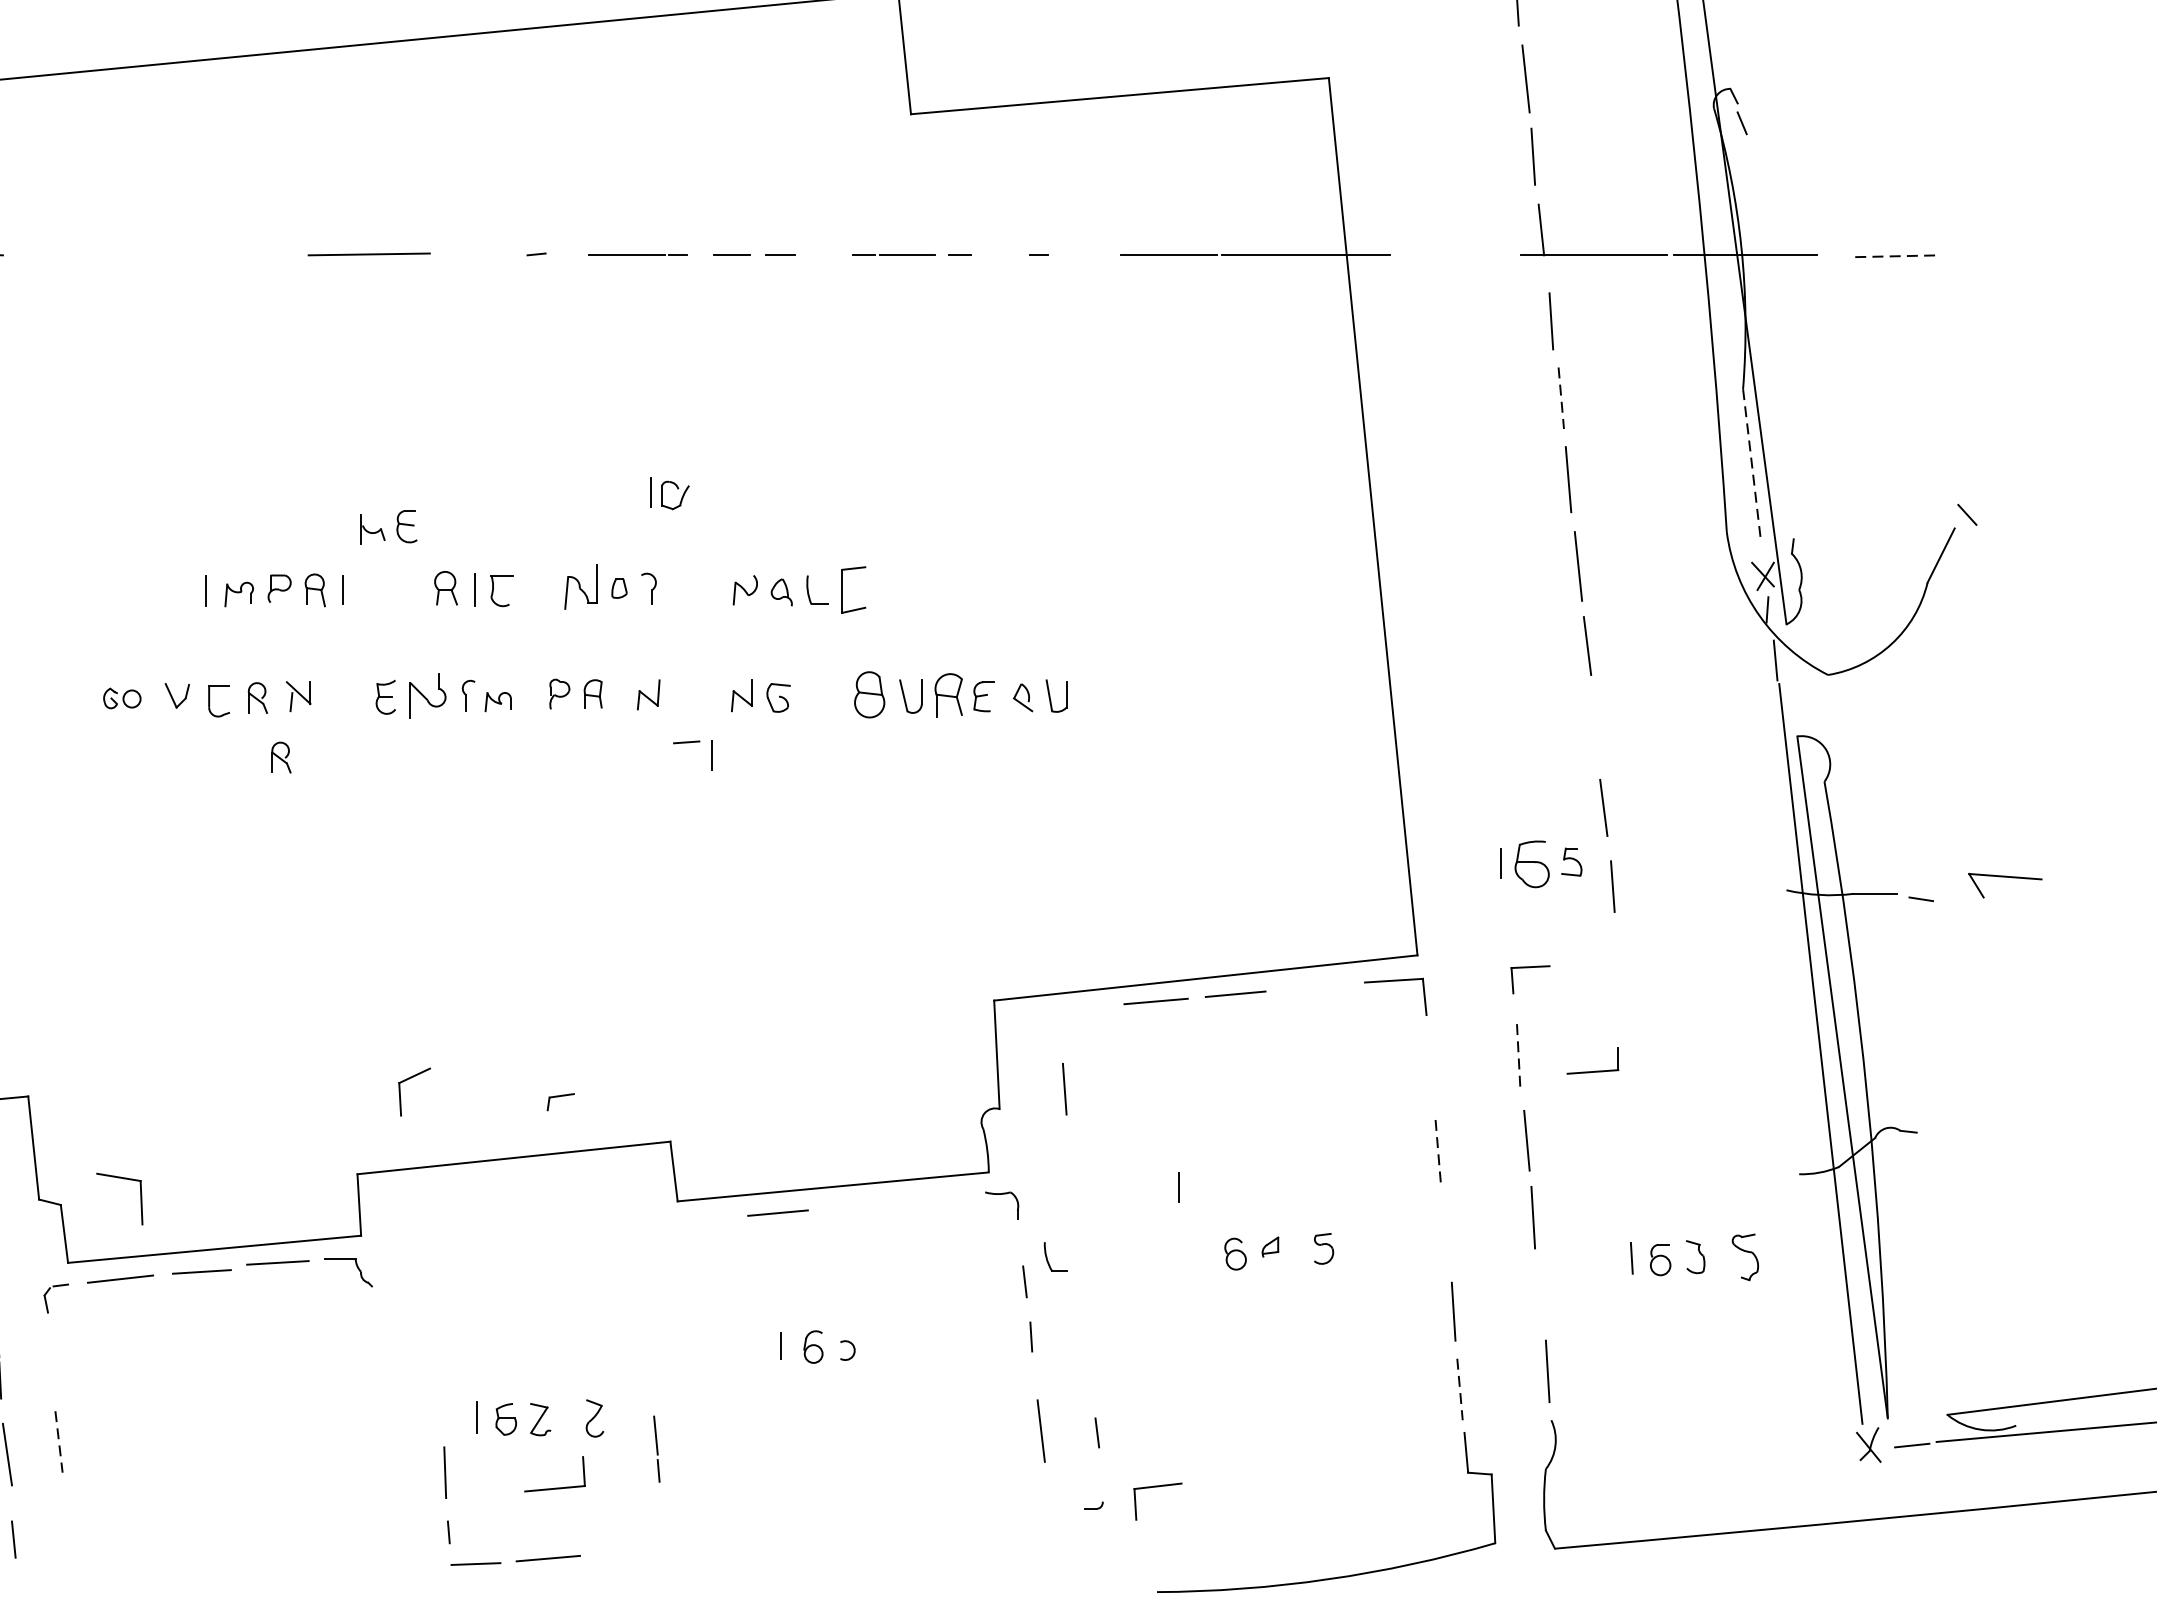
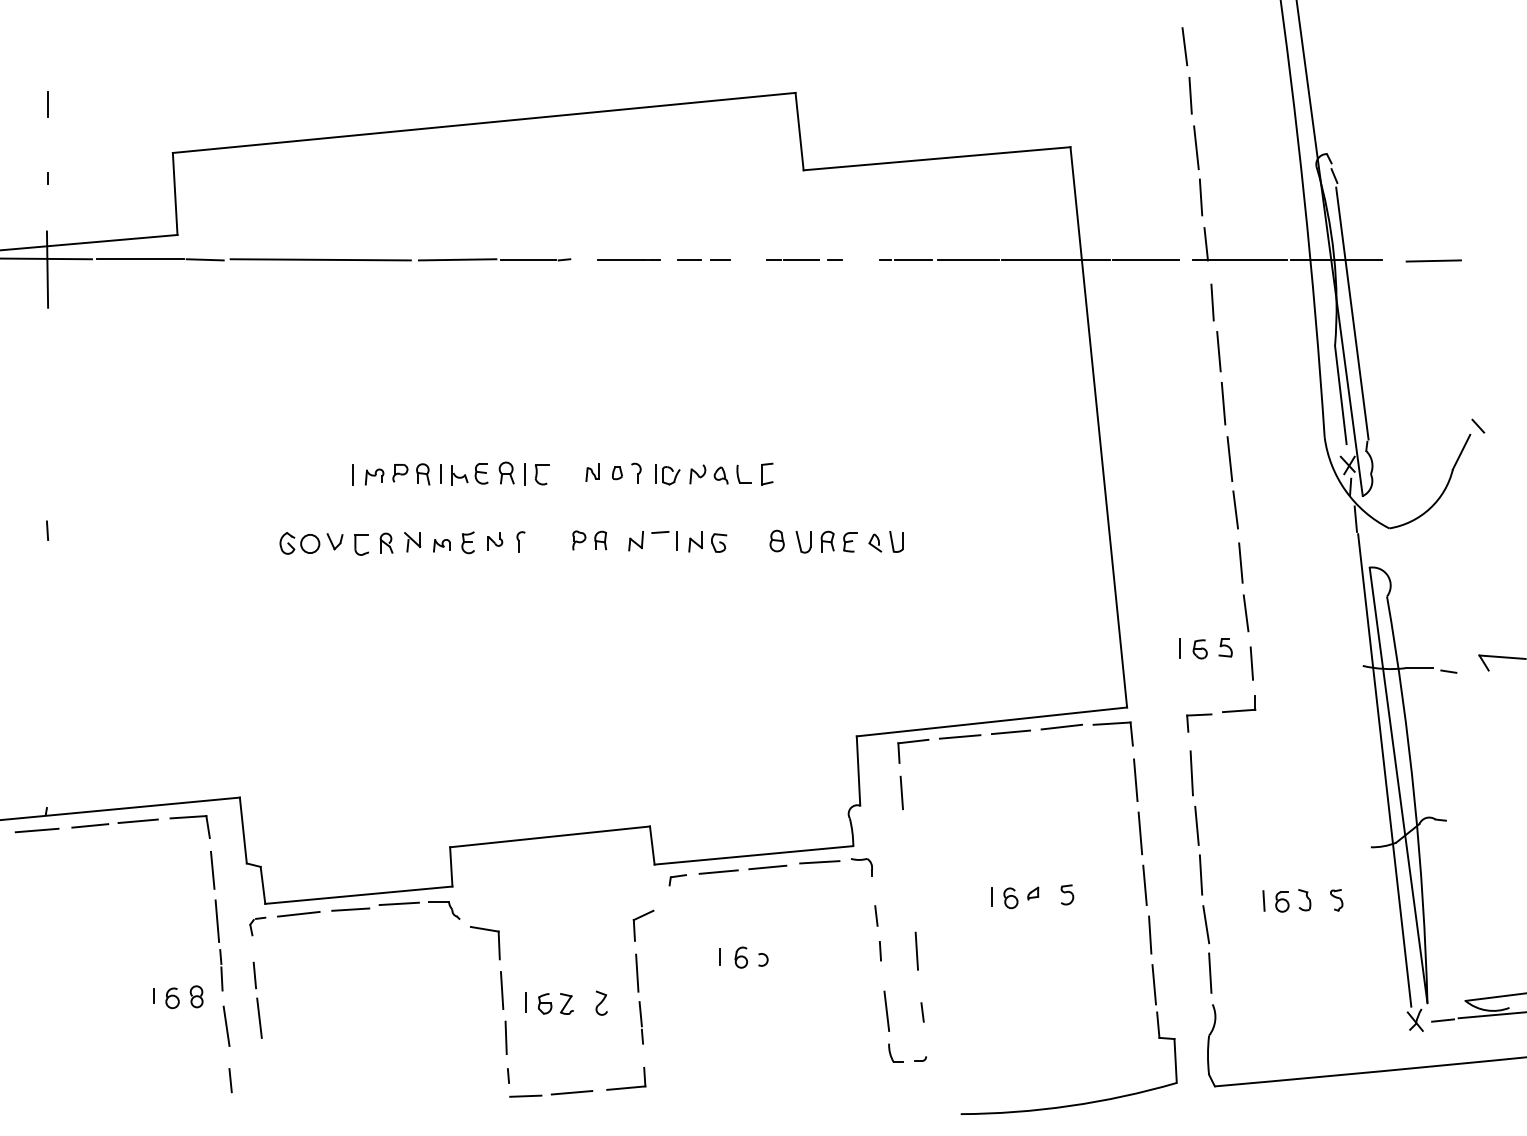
line: (154, 253) -> (320, 259), added
line: (480, 255) -> (528, 260), added
line: (1081, 255) -> (912, 260), added
line: (1447, 255) -> (1146, 260), added
line: (1898, 255) -> (1434, 260), dashed -> solid
line: (1770, 338) -> (1352, 313), added
line: (1560, 397) -> (1218, 351), dashed -> solid
line: (1751, 466) -> (1340, 395), dashed -> solid
part: (669, 493) -> (667, 474), moved
part: (387, 527) -> (469, 474), moved
part: (580, 587) -> (592, 472), size x0.62
part: (854, 588) -> (767, 473), size x0.71
part: (868, 693) -> (776, 540), size x0.71
part: (428, 695) -> (495, 541), size x0.62
part: (948, 695) -> (827, 541), size x0.71
part: (121, 698) -> (299, 543), size x1.67
part: (497, 701) -> (441, 545), moved
line: (1595, 728) -> (1240, 562), added
part: (693, 744) -> (664, 533), moved
part: (281, 756) -> (401, 580), removed
part: (1530, 864) -> (1199, 649), size x0.62
line: (1314, 985) -> (1061, 726), added
line: (1518, 1058) -> (1191, 773), dashed -> solid
line: (1430, 1069) -> (1135, 780), added
part: (1596, 1069) -> (1241, 709), moved
part: (408, 1080) -> (639, 918), moved
part: (560, 1102) -> (677, 880), moved
line: (1438, 1152) -> (1140, 833), dashed -> solid
part: (120, 1179) -> (485, 930), moved
line: (1178, 1187) -> (991, 896), moved
line: (935, 1198) -> (819, 862), added
line: (854, 1205) -> (767, 867), added
line: (1444, 1234) -> (1144, 885), added
part: (1054, 1256) -> (895, 1052), moved
part: (1745, 1257) -> (1336, 900), size x0.71
line: (1541, 1295) -> (1206, 924), added
line: (1087, 1335) -> (916, 950), added
line: (650, 1370) -> (637, 972), added
line: (51, 1375) -> (254, 975), added
line: (1460, 1389) -> (1154, 984), dashed -> solid
line: (439, 1398) -> (502, 990), added
line: (58, 1442) -> (259, 1018), dashed -> solid
part: (561, 1486) -> (630, 1086), moved
part: (1158, 1487) -> (913, 742), moved

